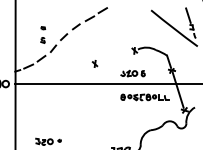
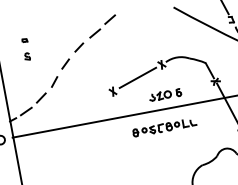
part: (43, 34) -> (26, 48), moved
line: (114, 57) -> (136, 78), added
part: (144, 97) -> (163, 127), moved

